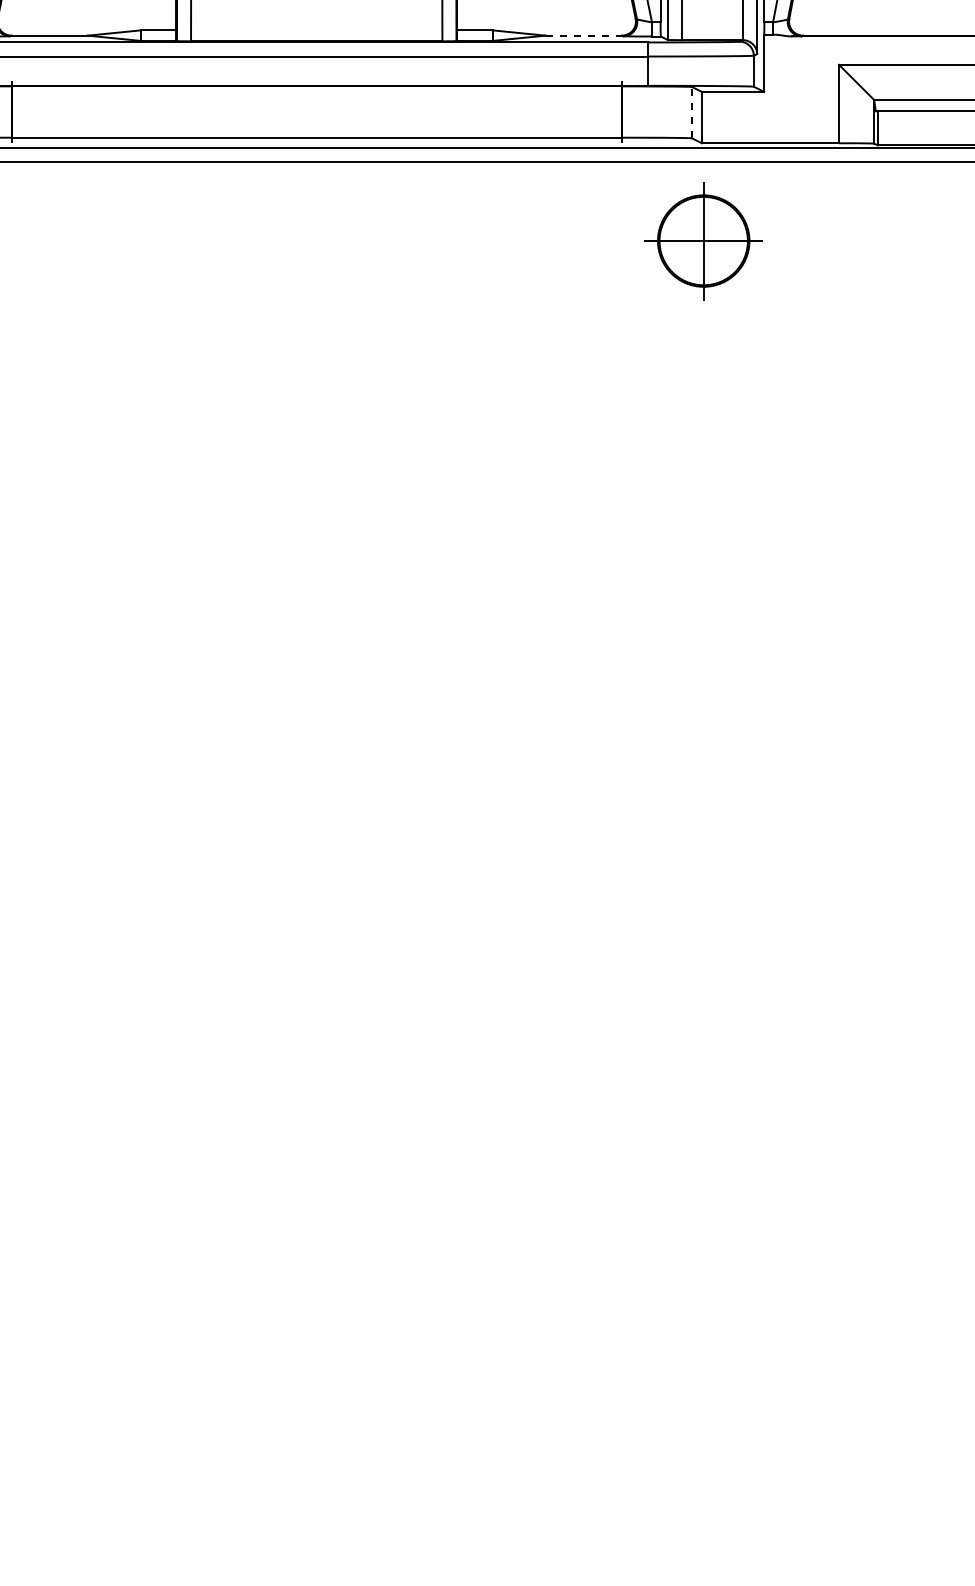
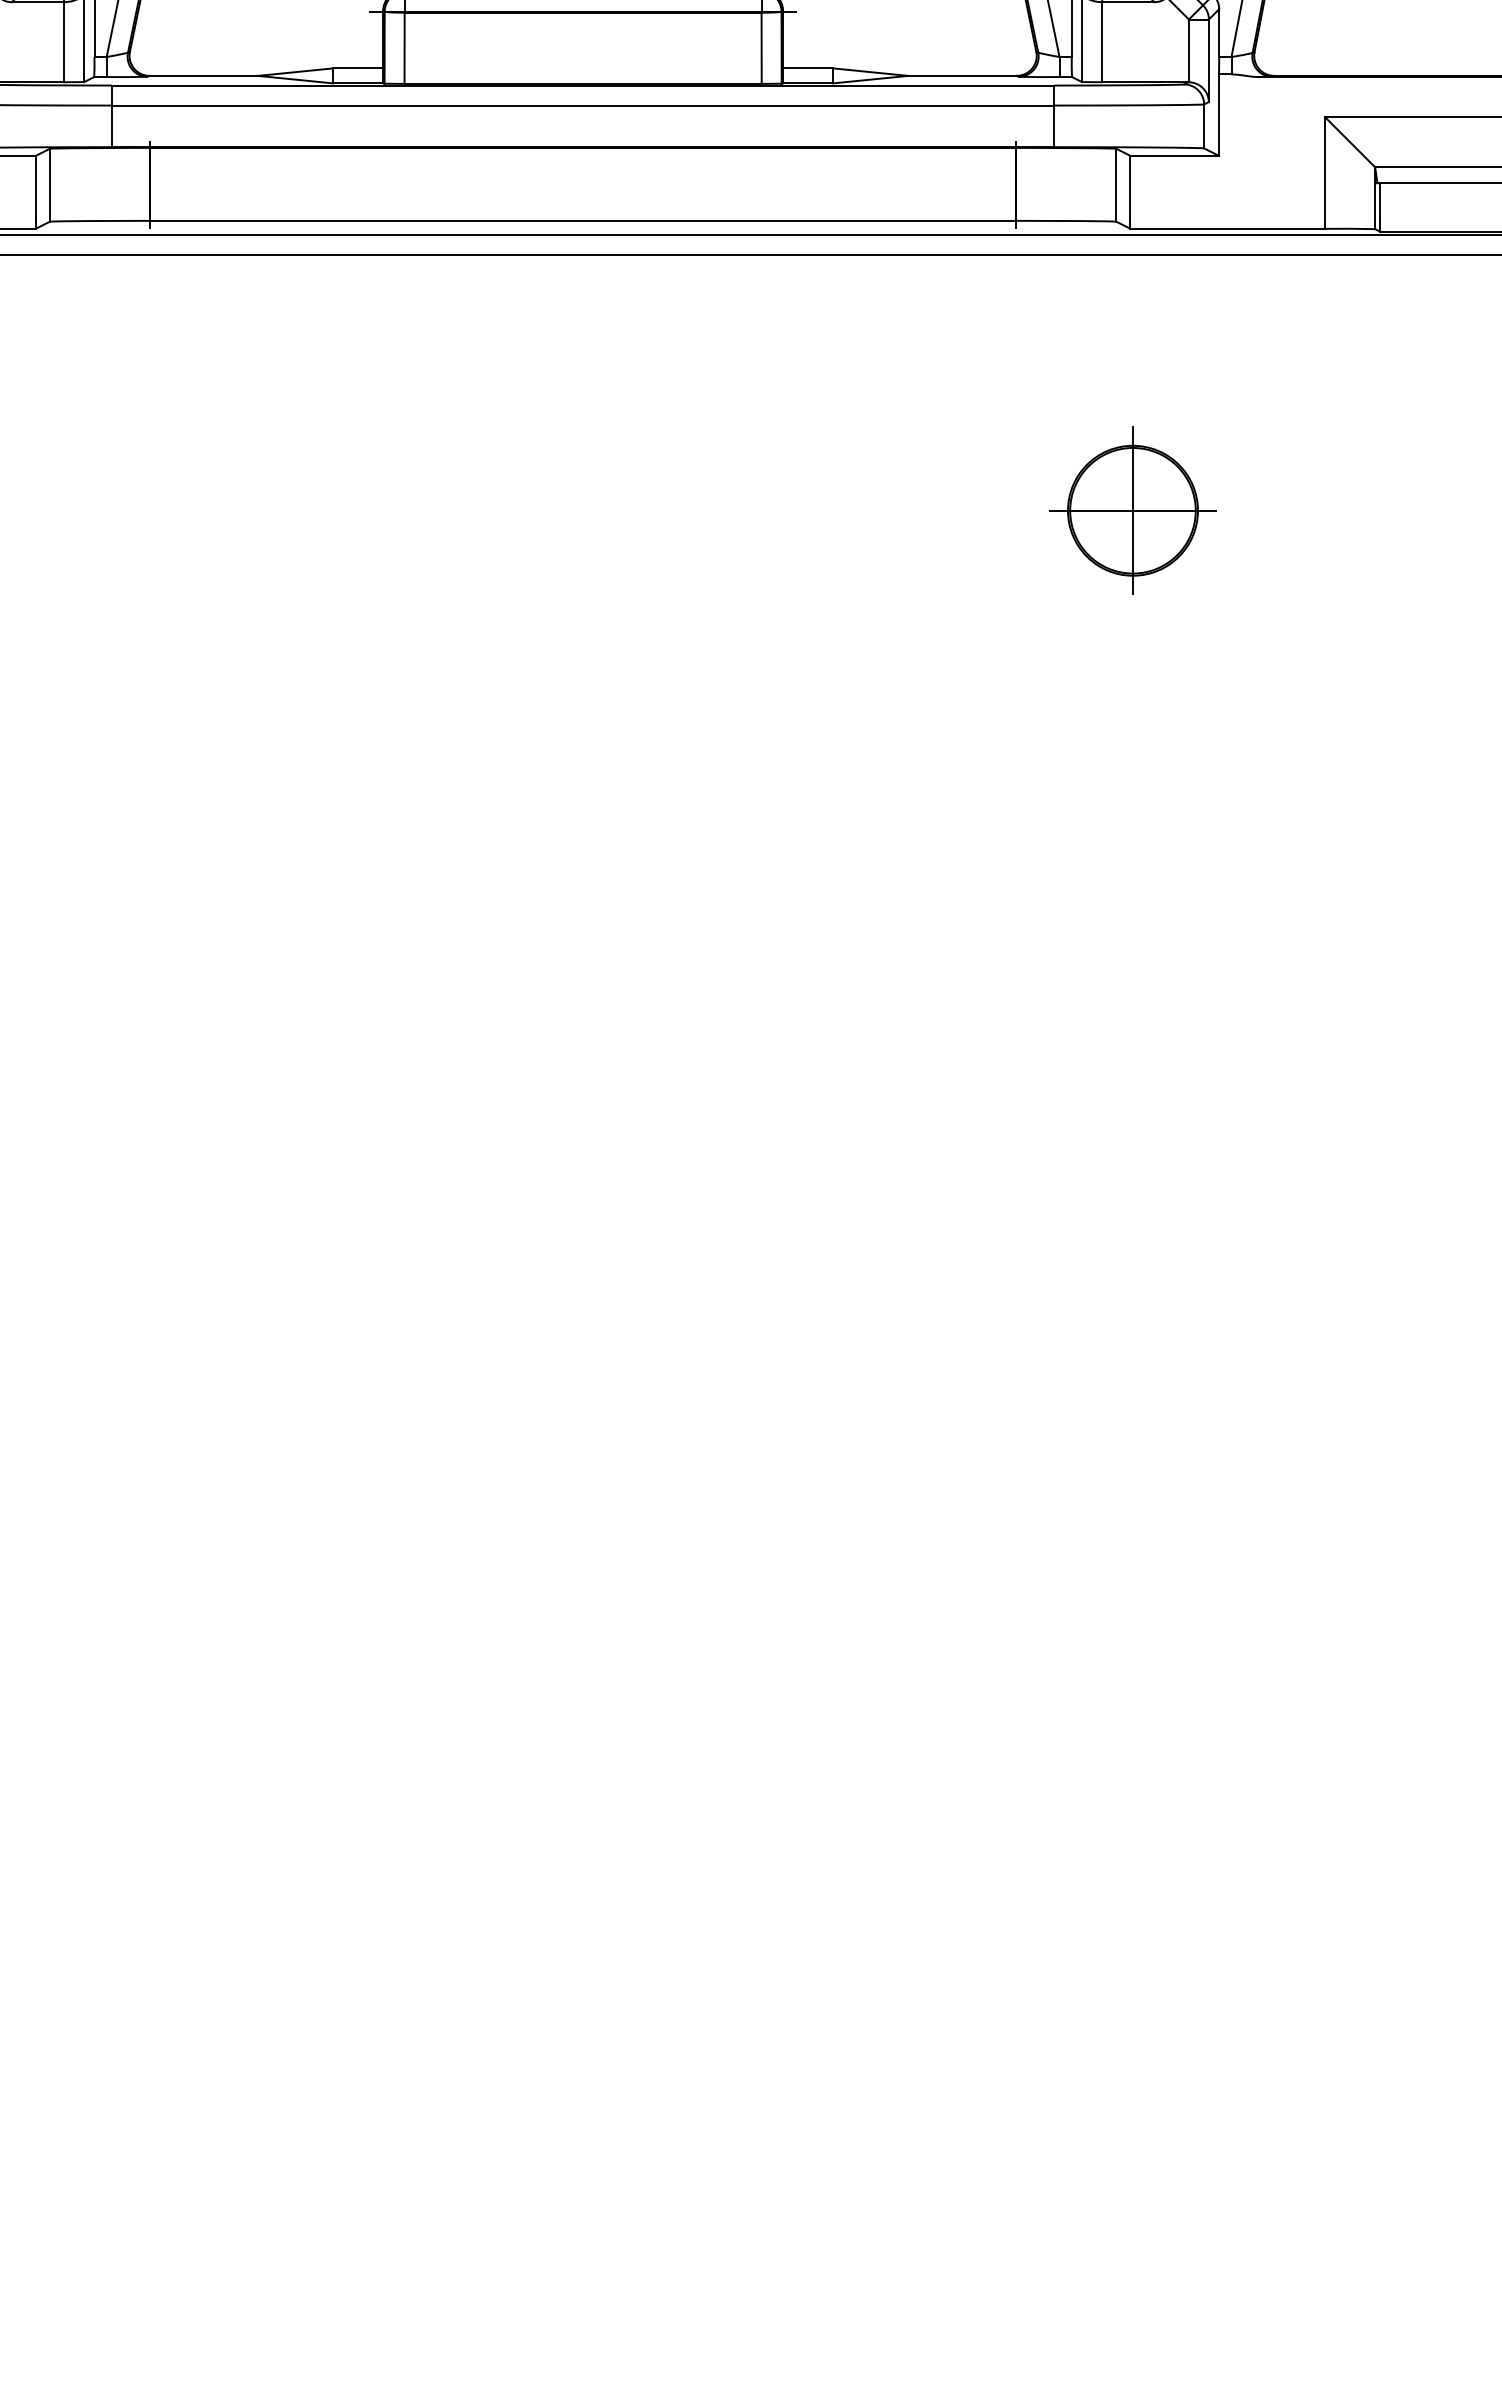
line: (584, 35) -> (963, 75), dashed -> solid
line: (692, 112) -> (1116, 184), dashed -> solid
part: (703, 240) -> (1132, 510), moved

